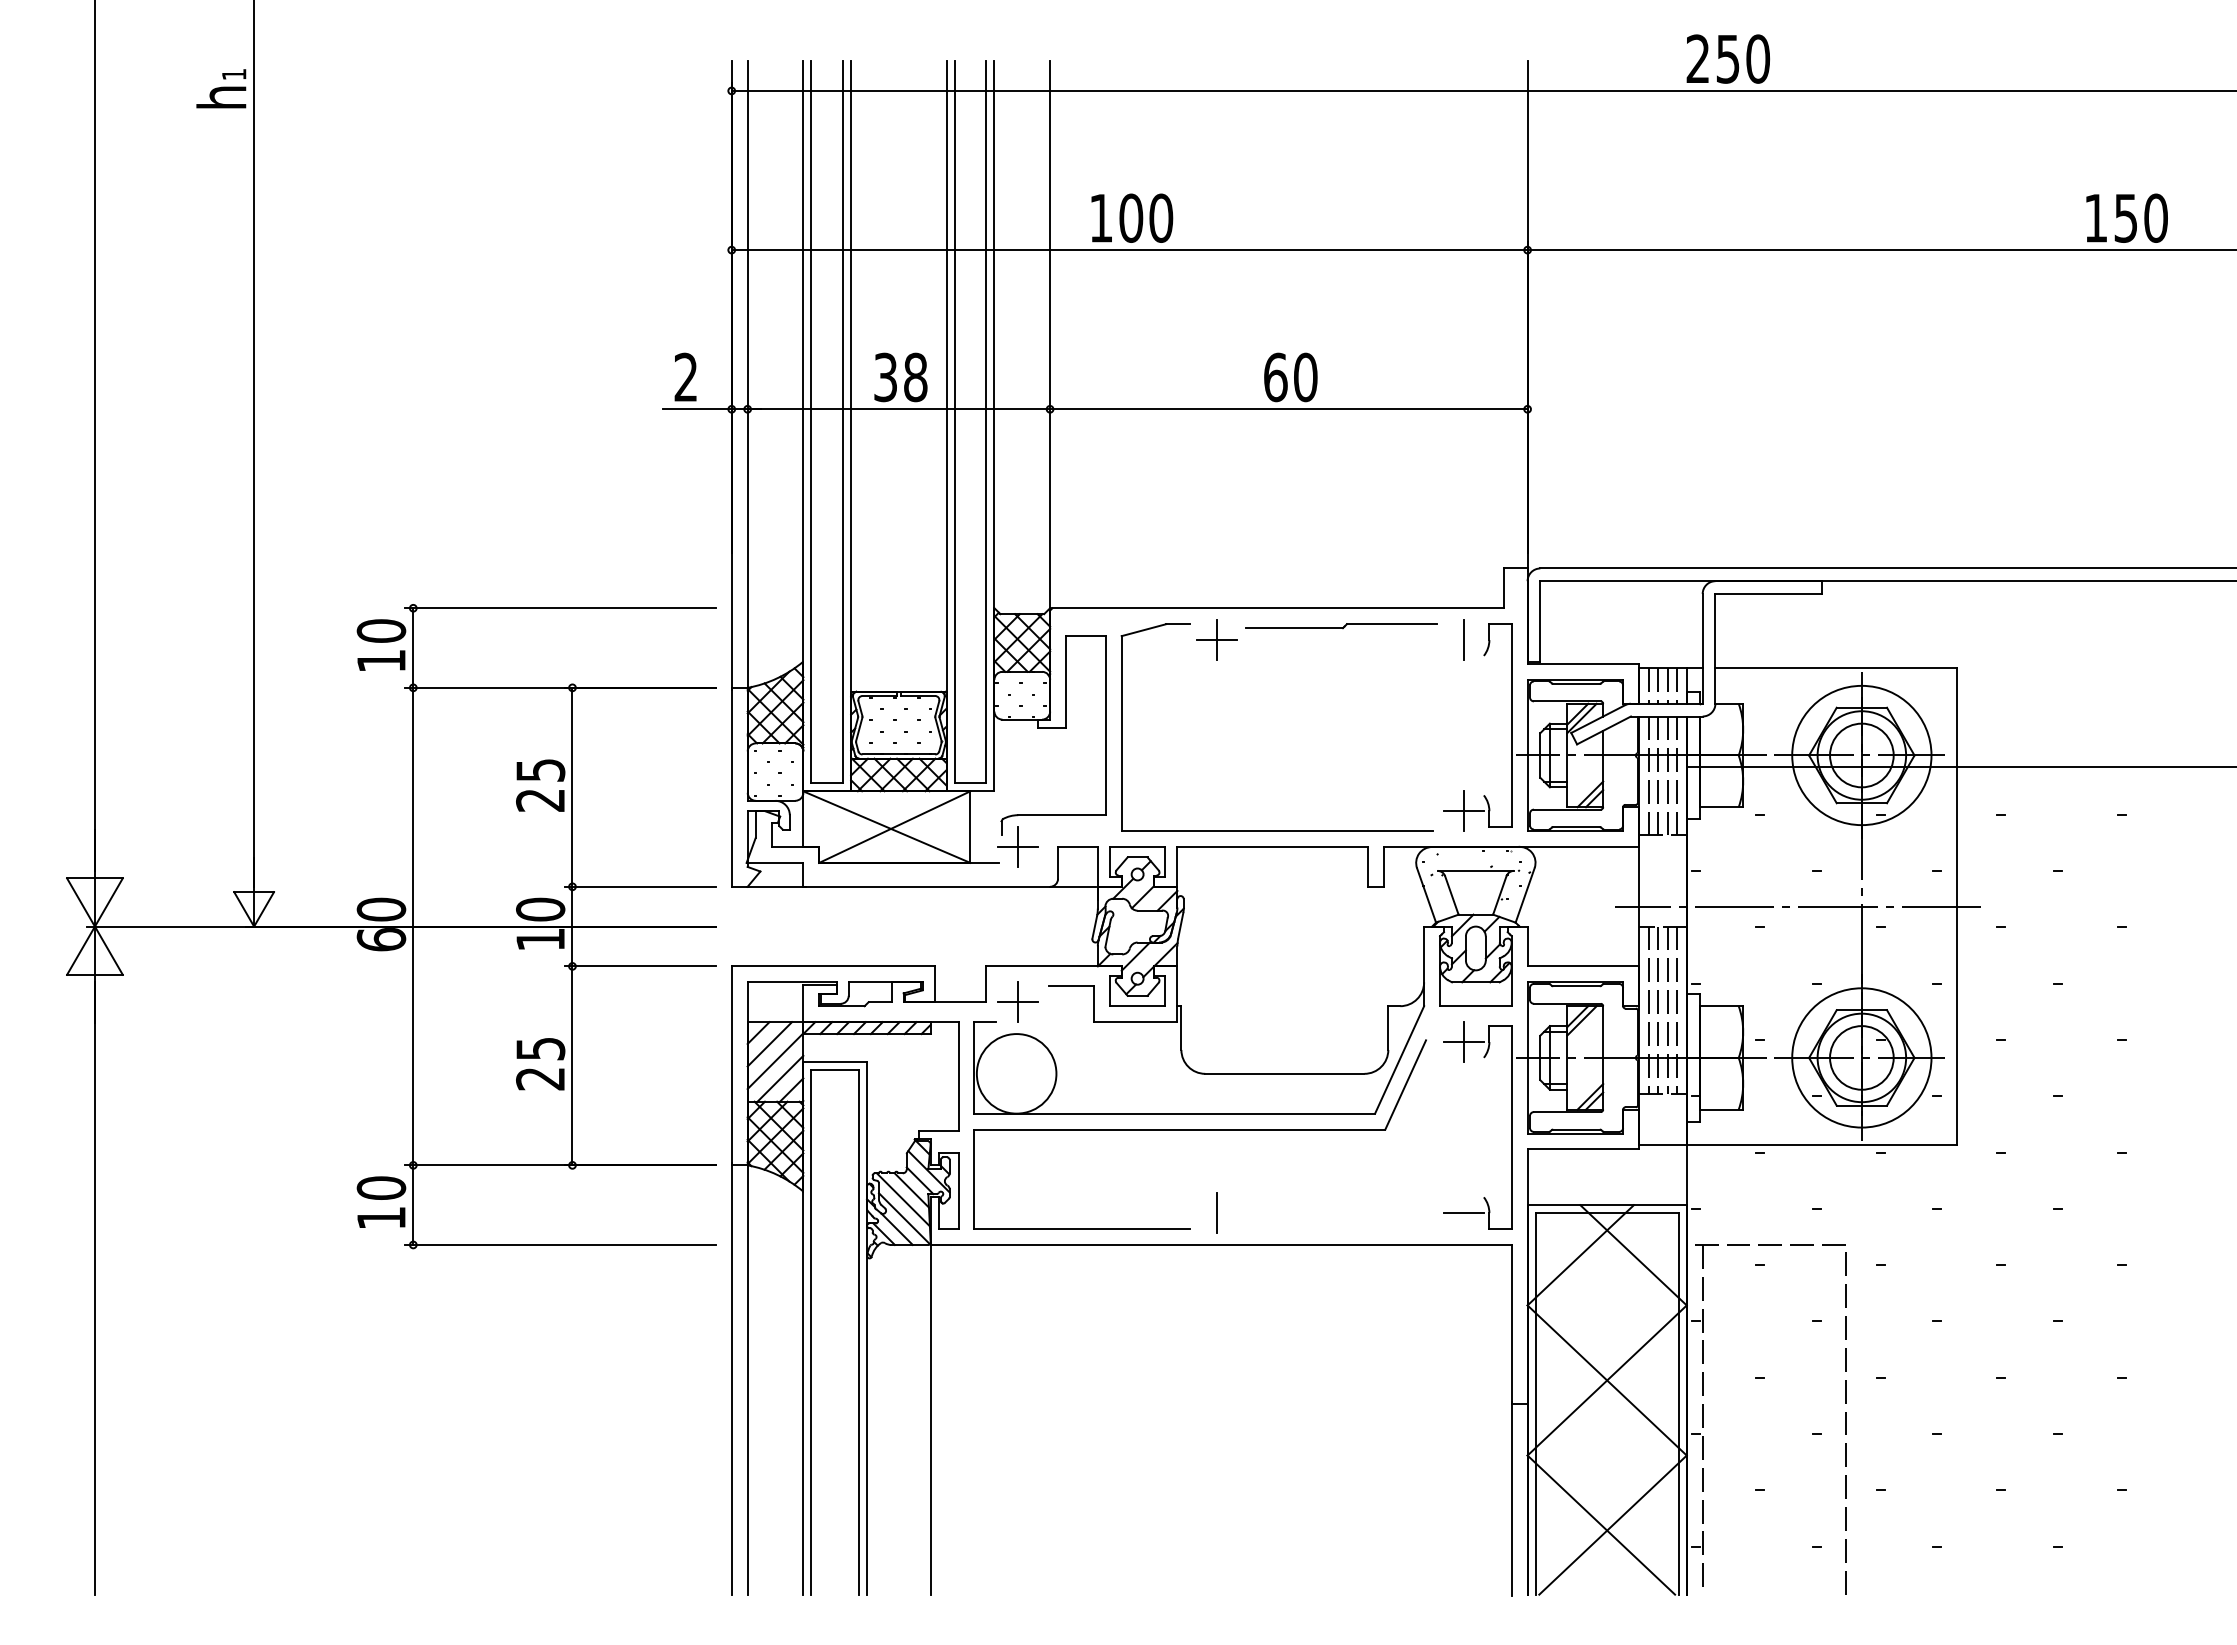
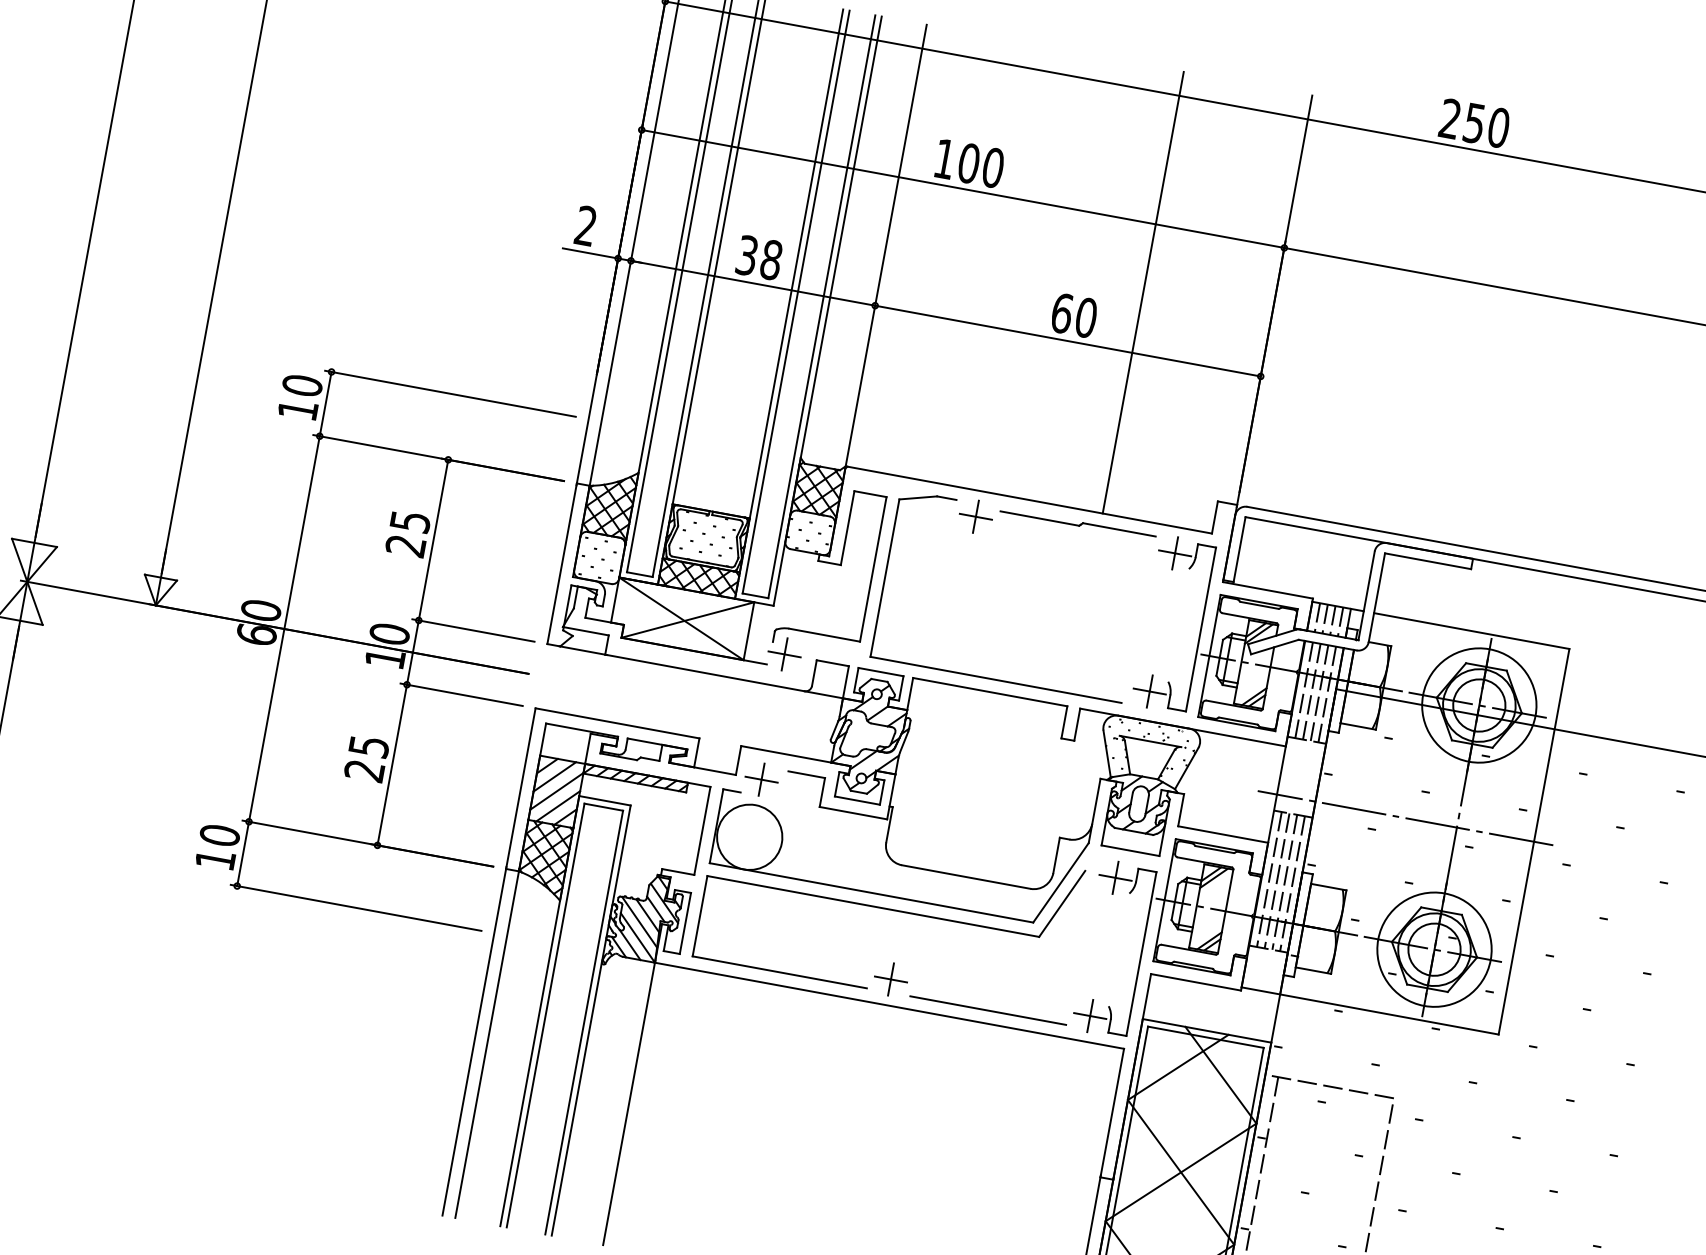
line: (1368, 334) -> (1143, 292), added
line: (1463, 640) -> (1174, 553), added
line: (1217, 1213) -> (891, 979), added
line: (1463, 1213) -> (1089, 1016), added
line: (1340, 1229) -> (988, 1010), added

